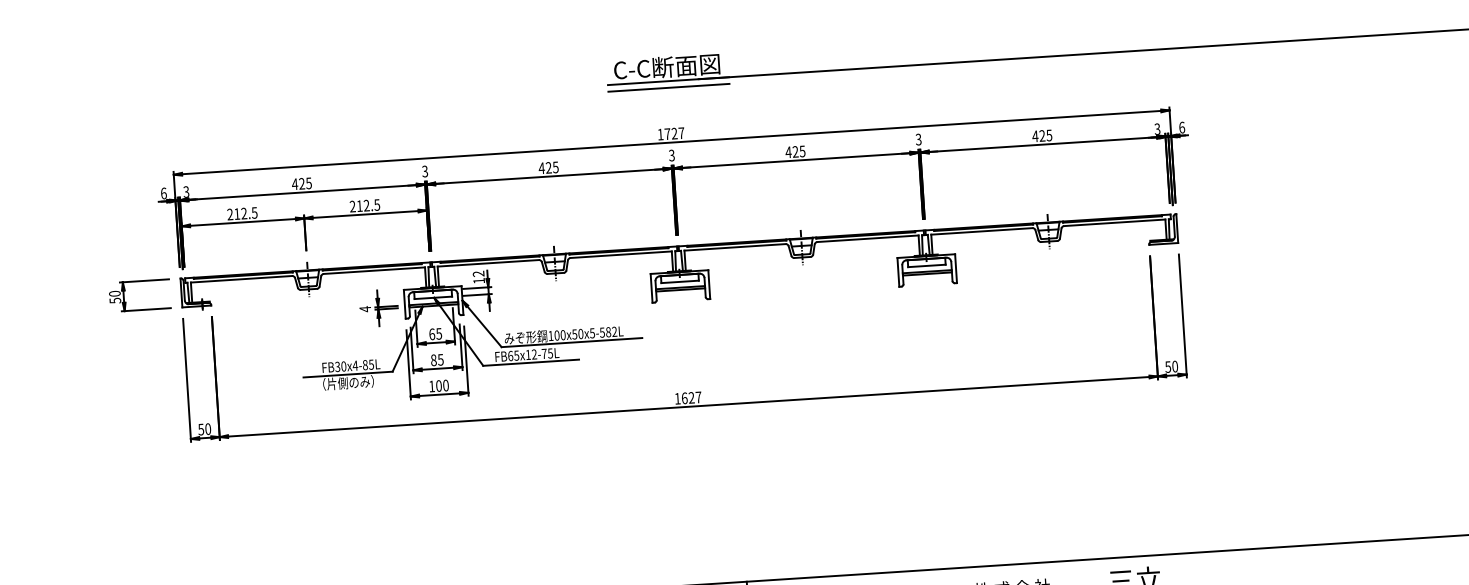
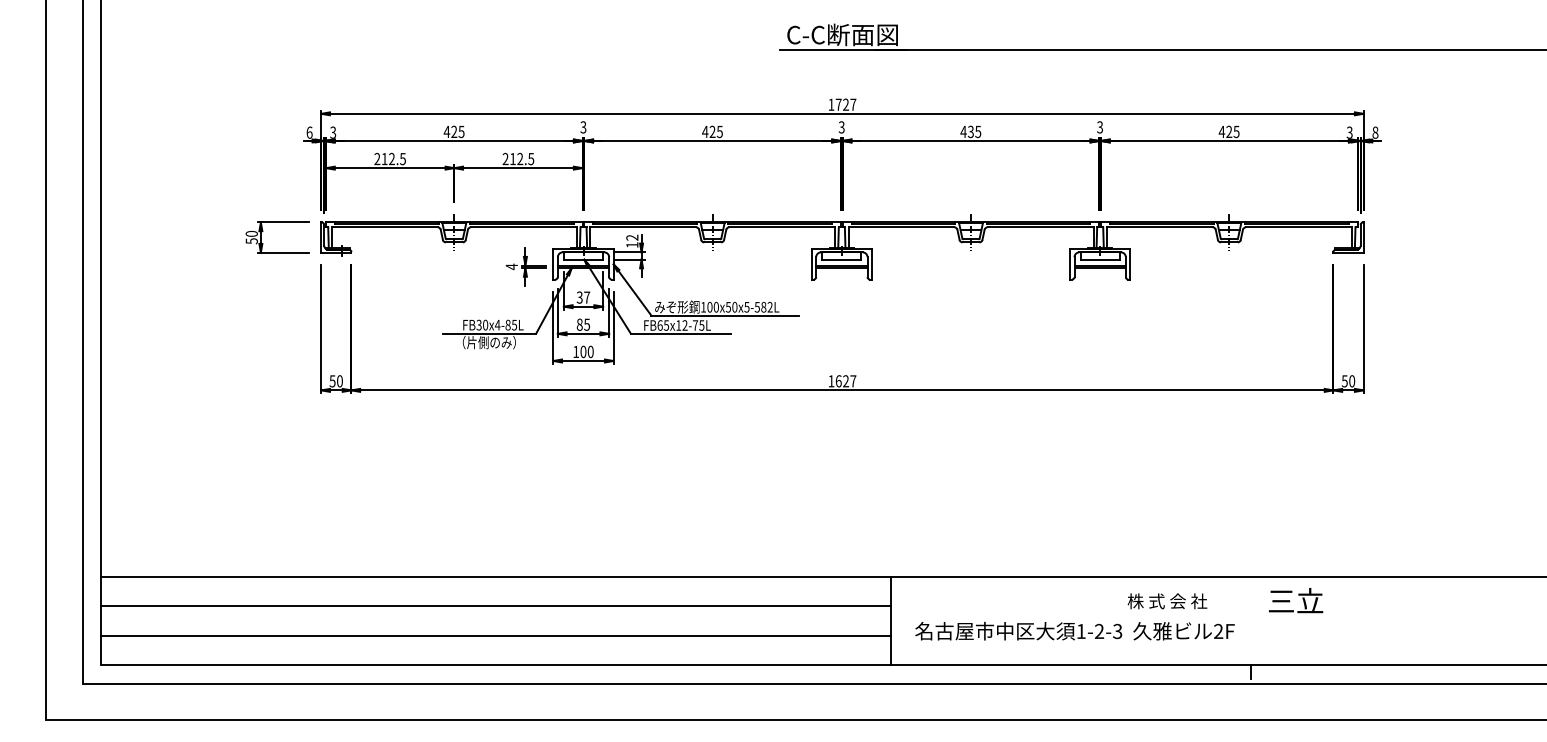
line: (668, 87) -> (842, 56), removed
text: (1182, 127) -> (1375, 132), 6 -> 8
text: (795, 152) -> (970, 132), 425 -> 435
text: (435, 334) -> (583, 297), 65 -> 37

